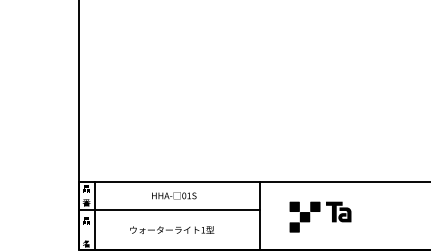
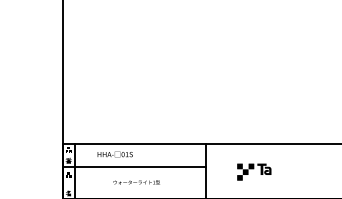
text: (174, 195) -> (115, 154), moved
part: (320, 216) -> (254, 171), size x0.7
part: (172, 229) -> (136, 182), size x0.7

